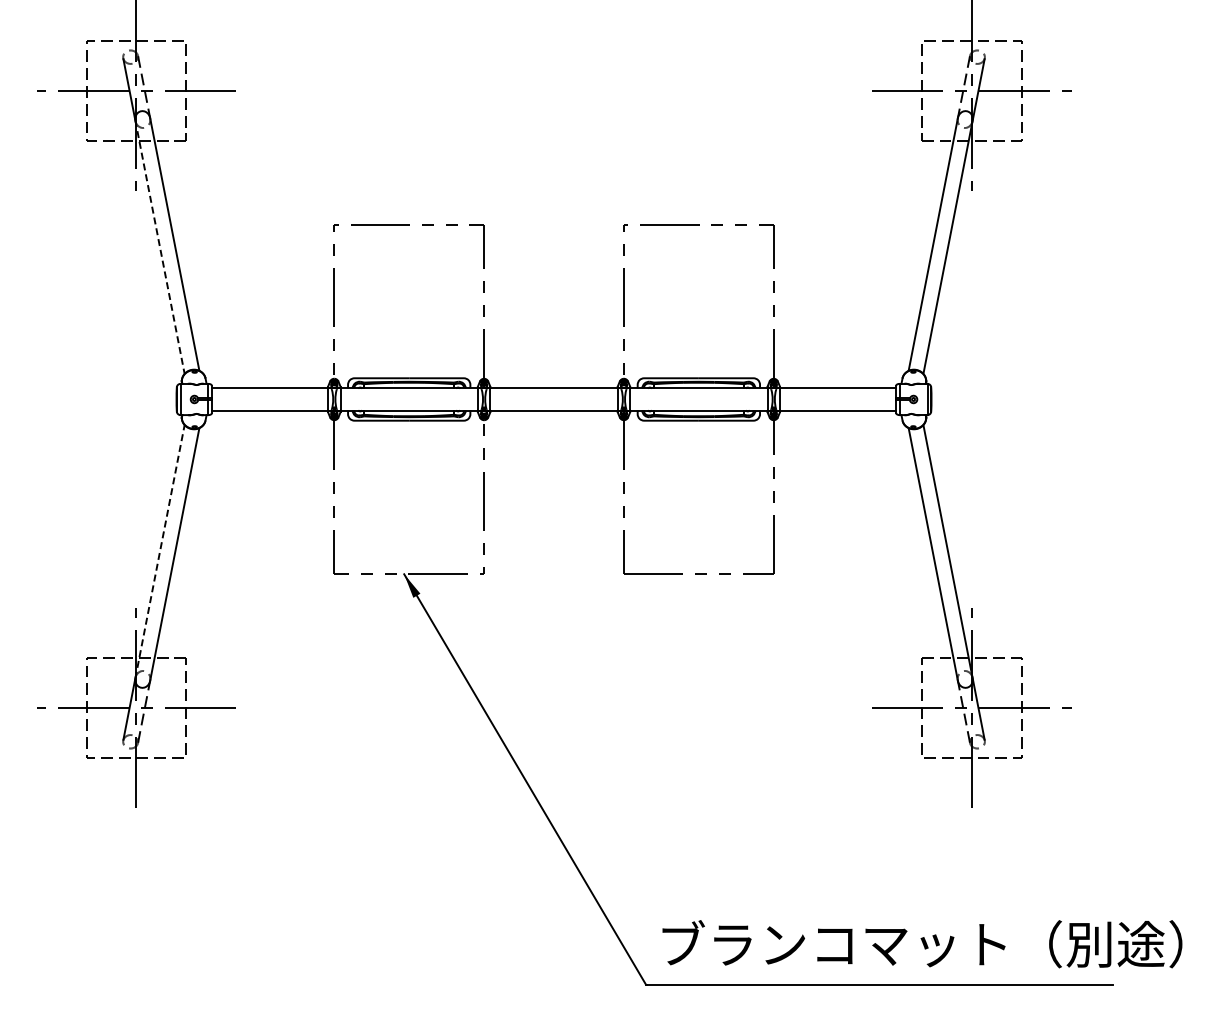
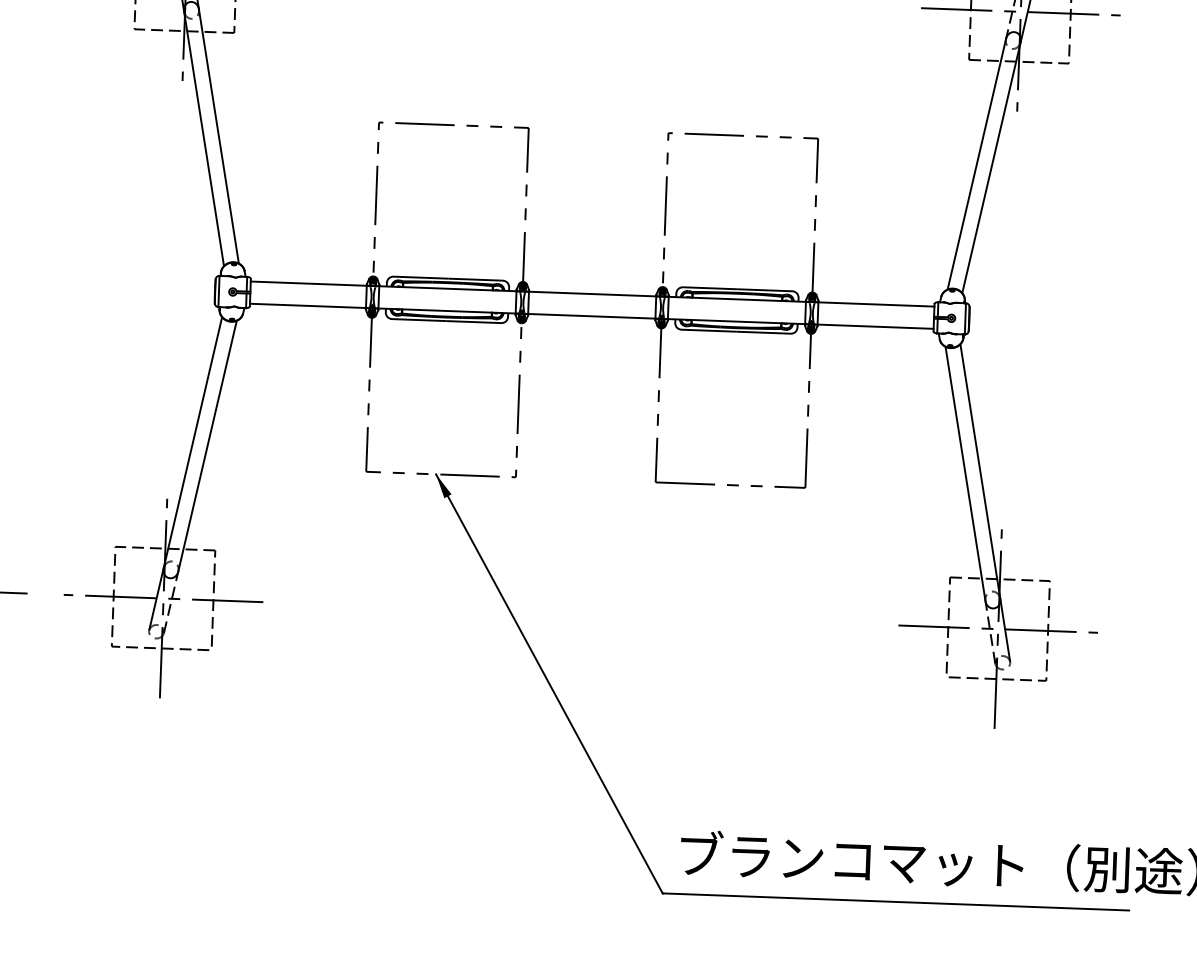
line: (160, 247) -> (204, 138), dashed -> solid
line: (160, 551) -> (193, 442), dashed -> solid

